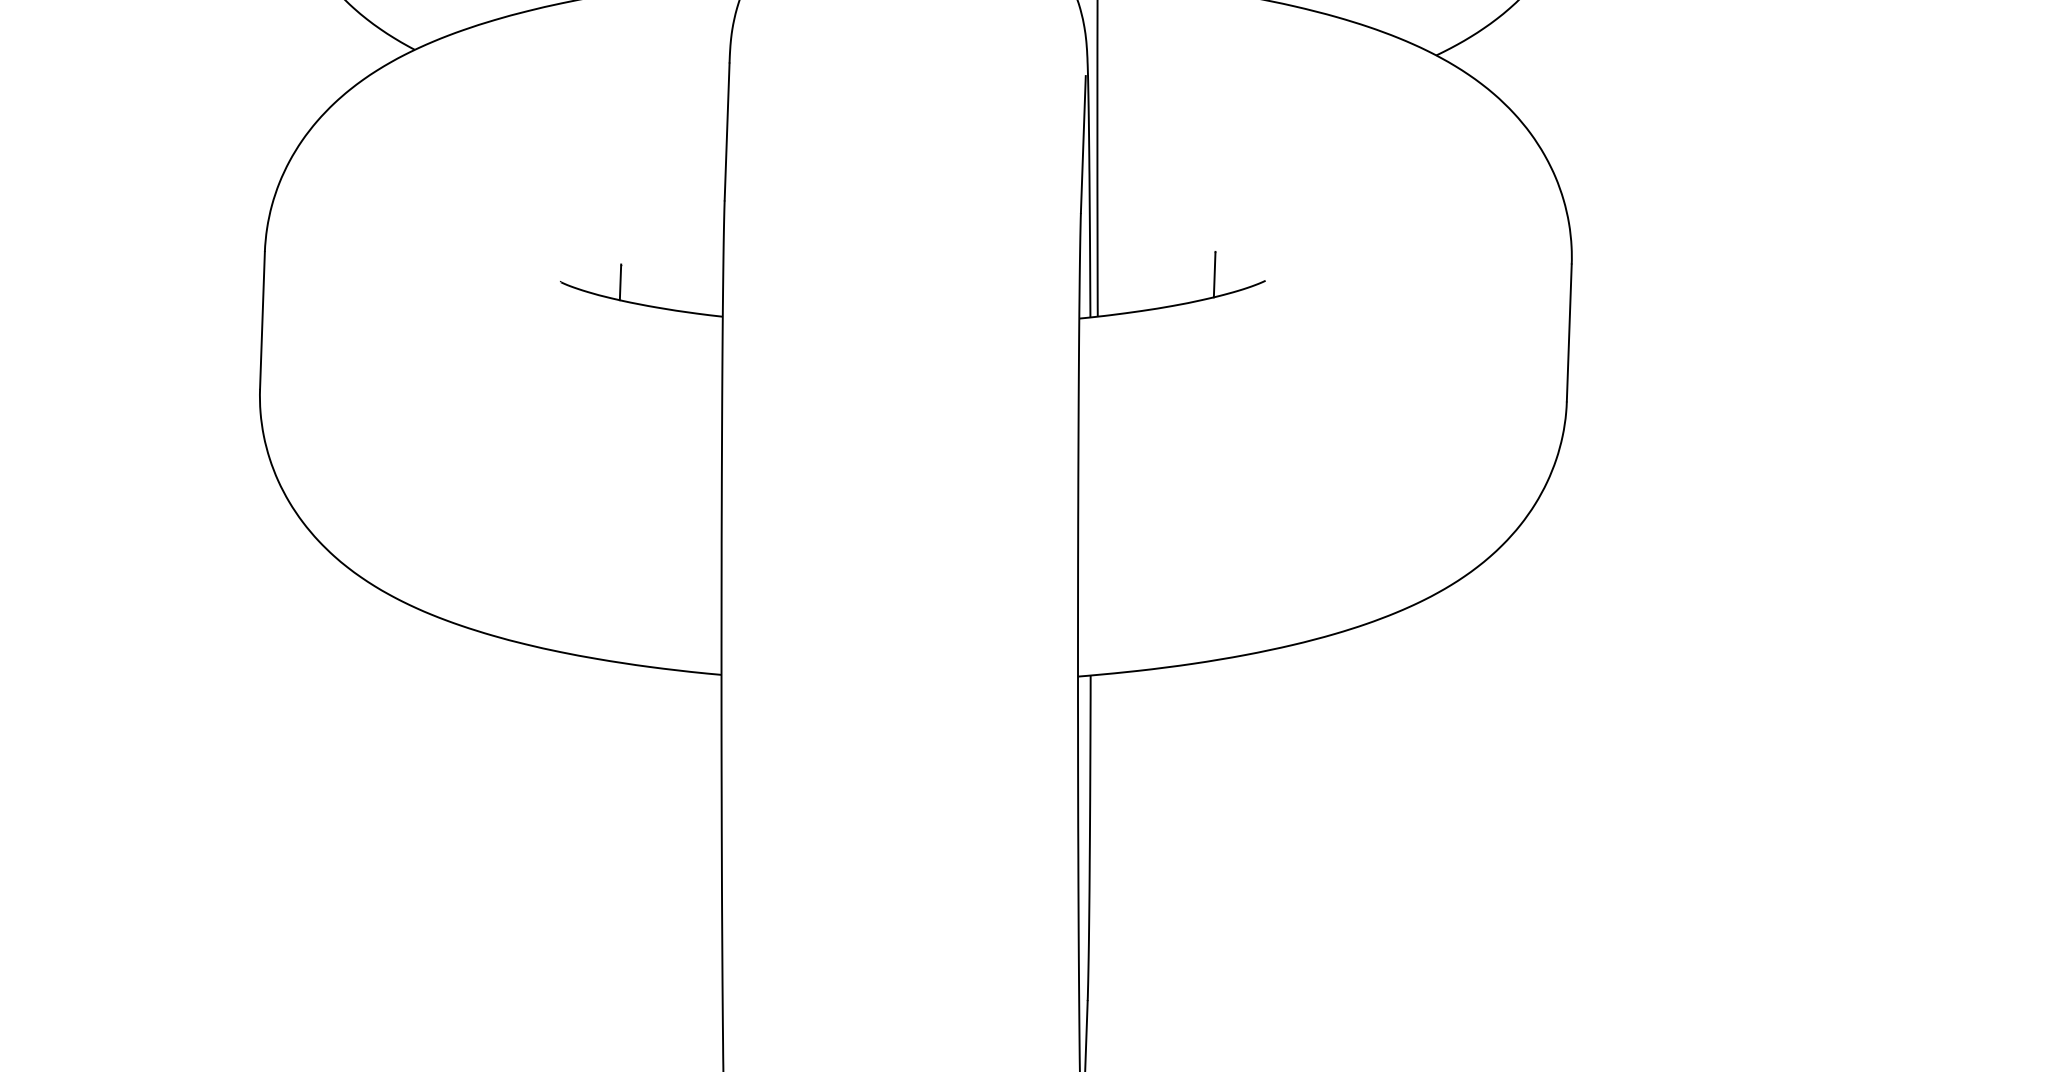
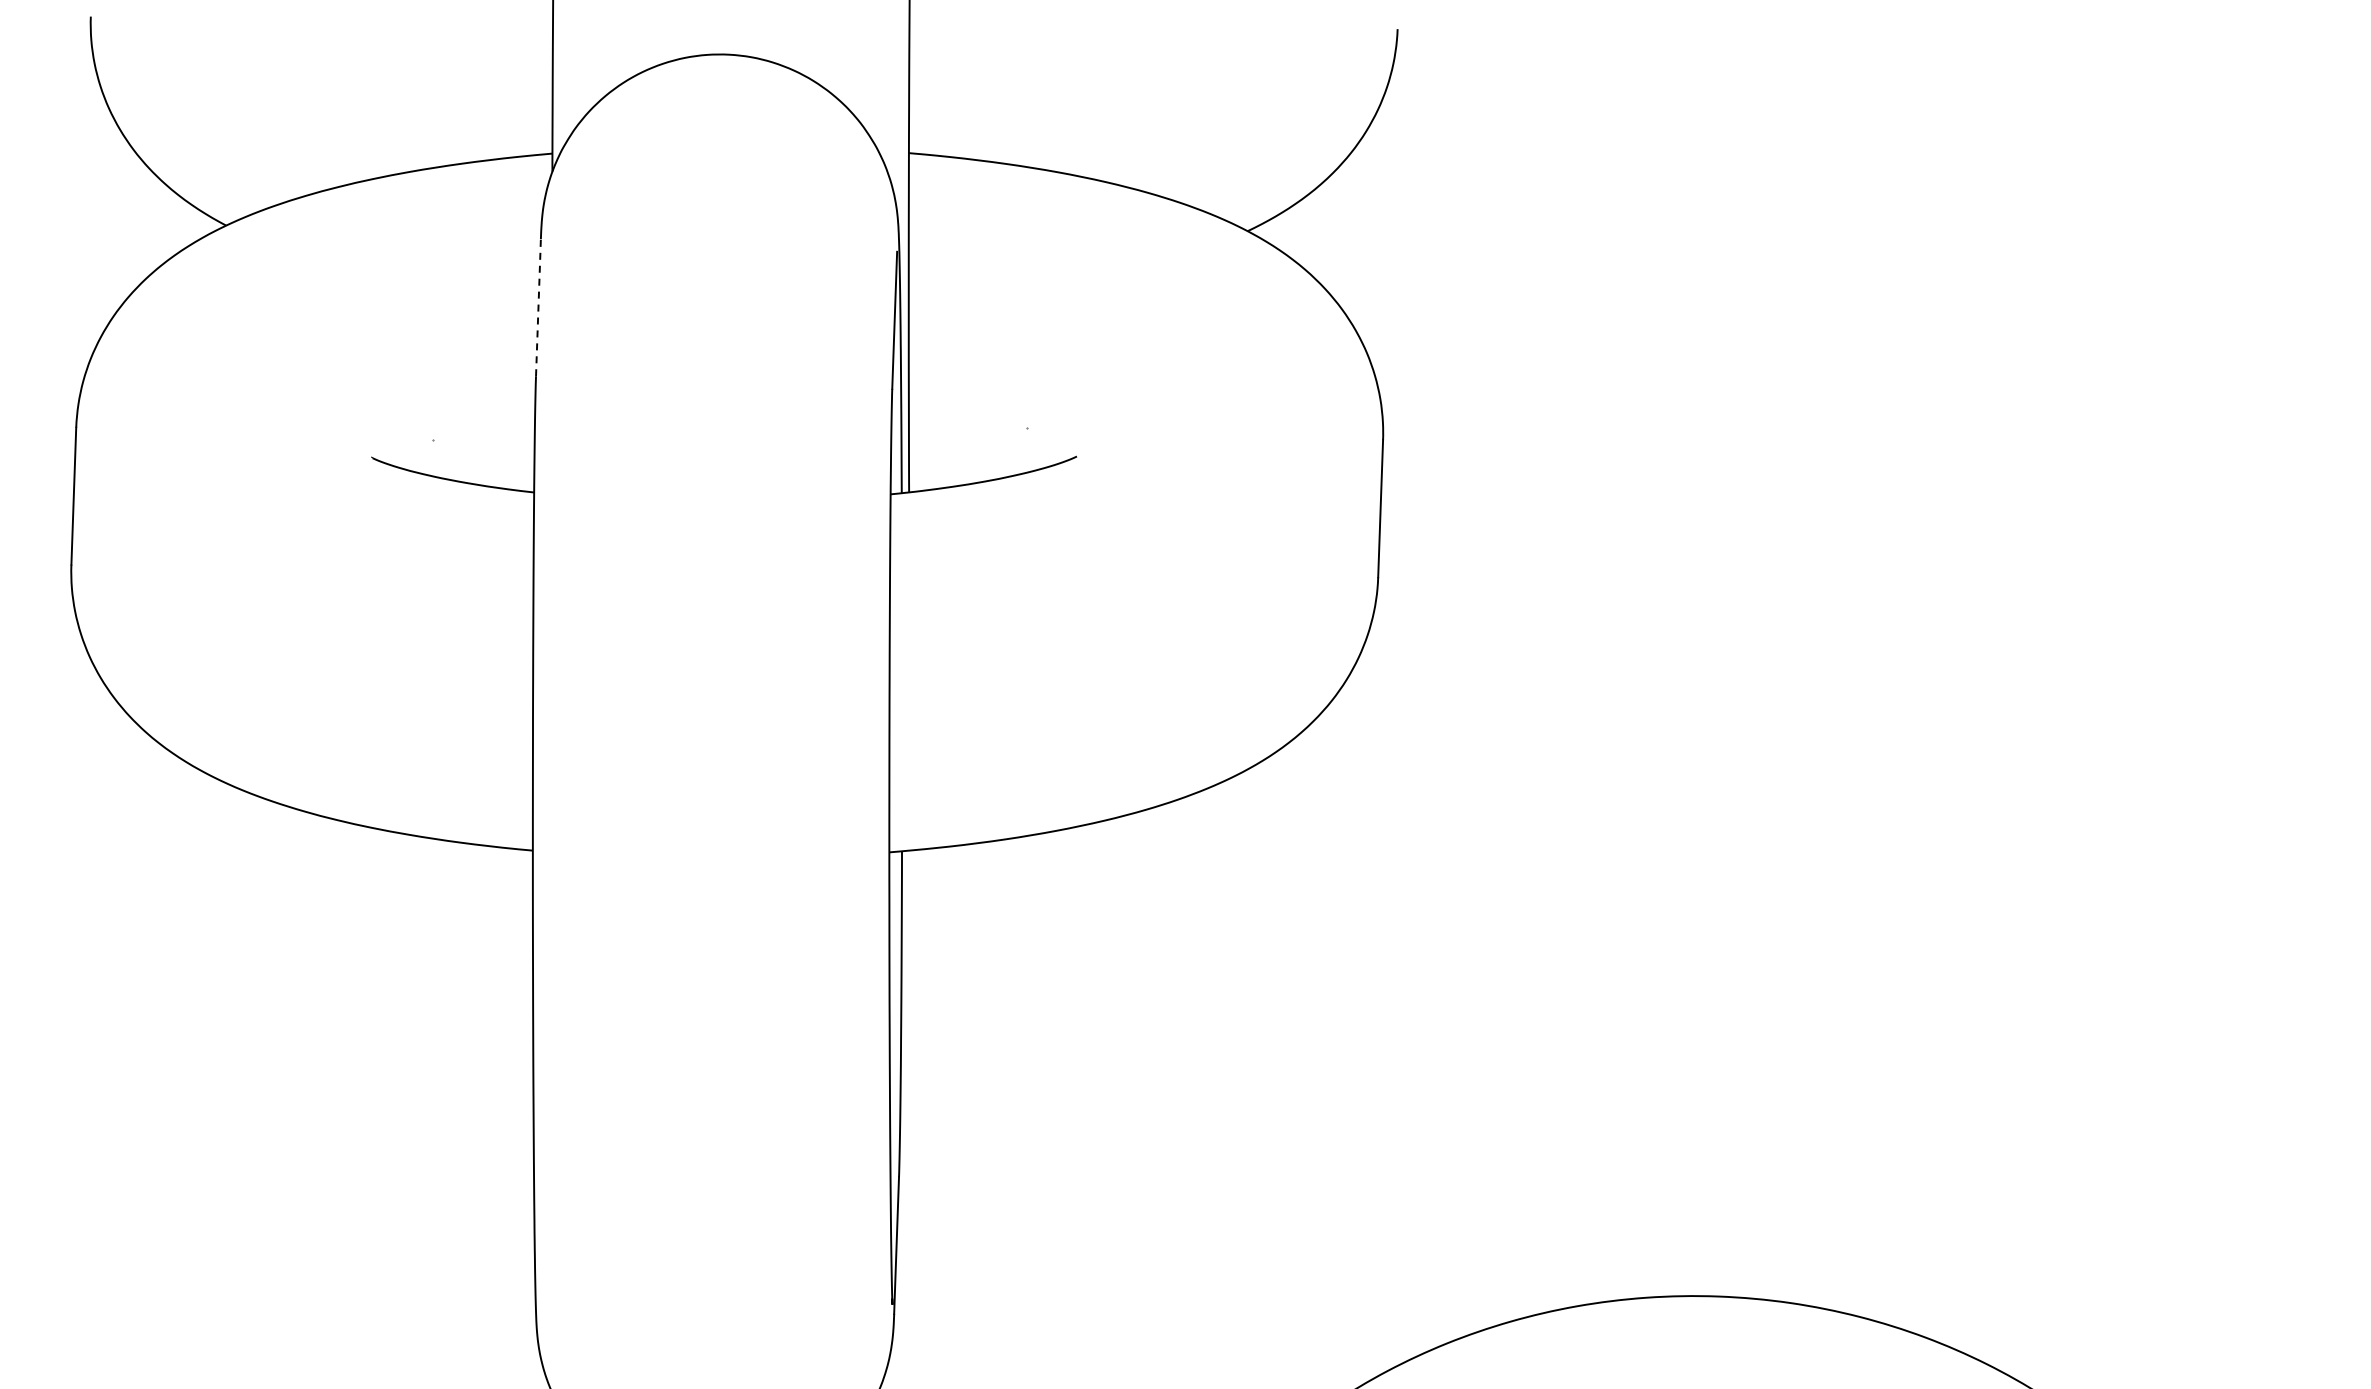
line: (727, 131) -> (538, 307), solid -> dashed
line: (1214, 274) -> (1025, 450), removed
line: (620, 281) -> (431, 457), removed

